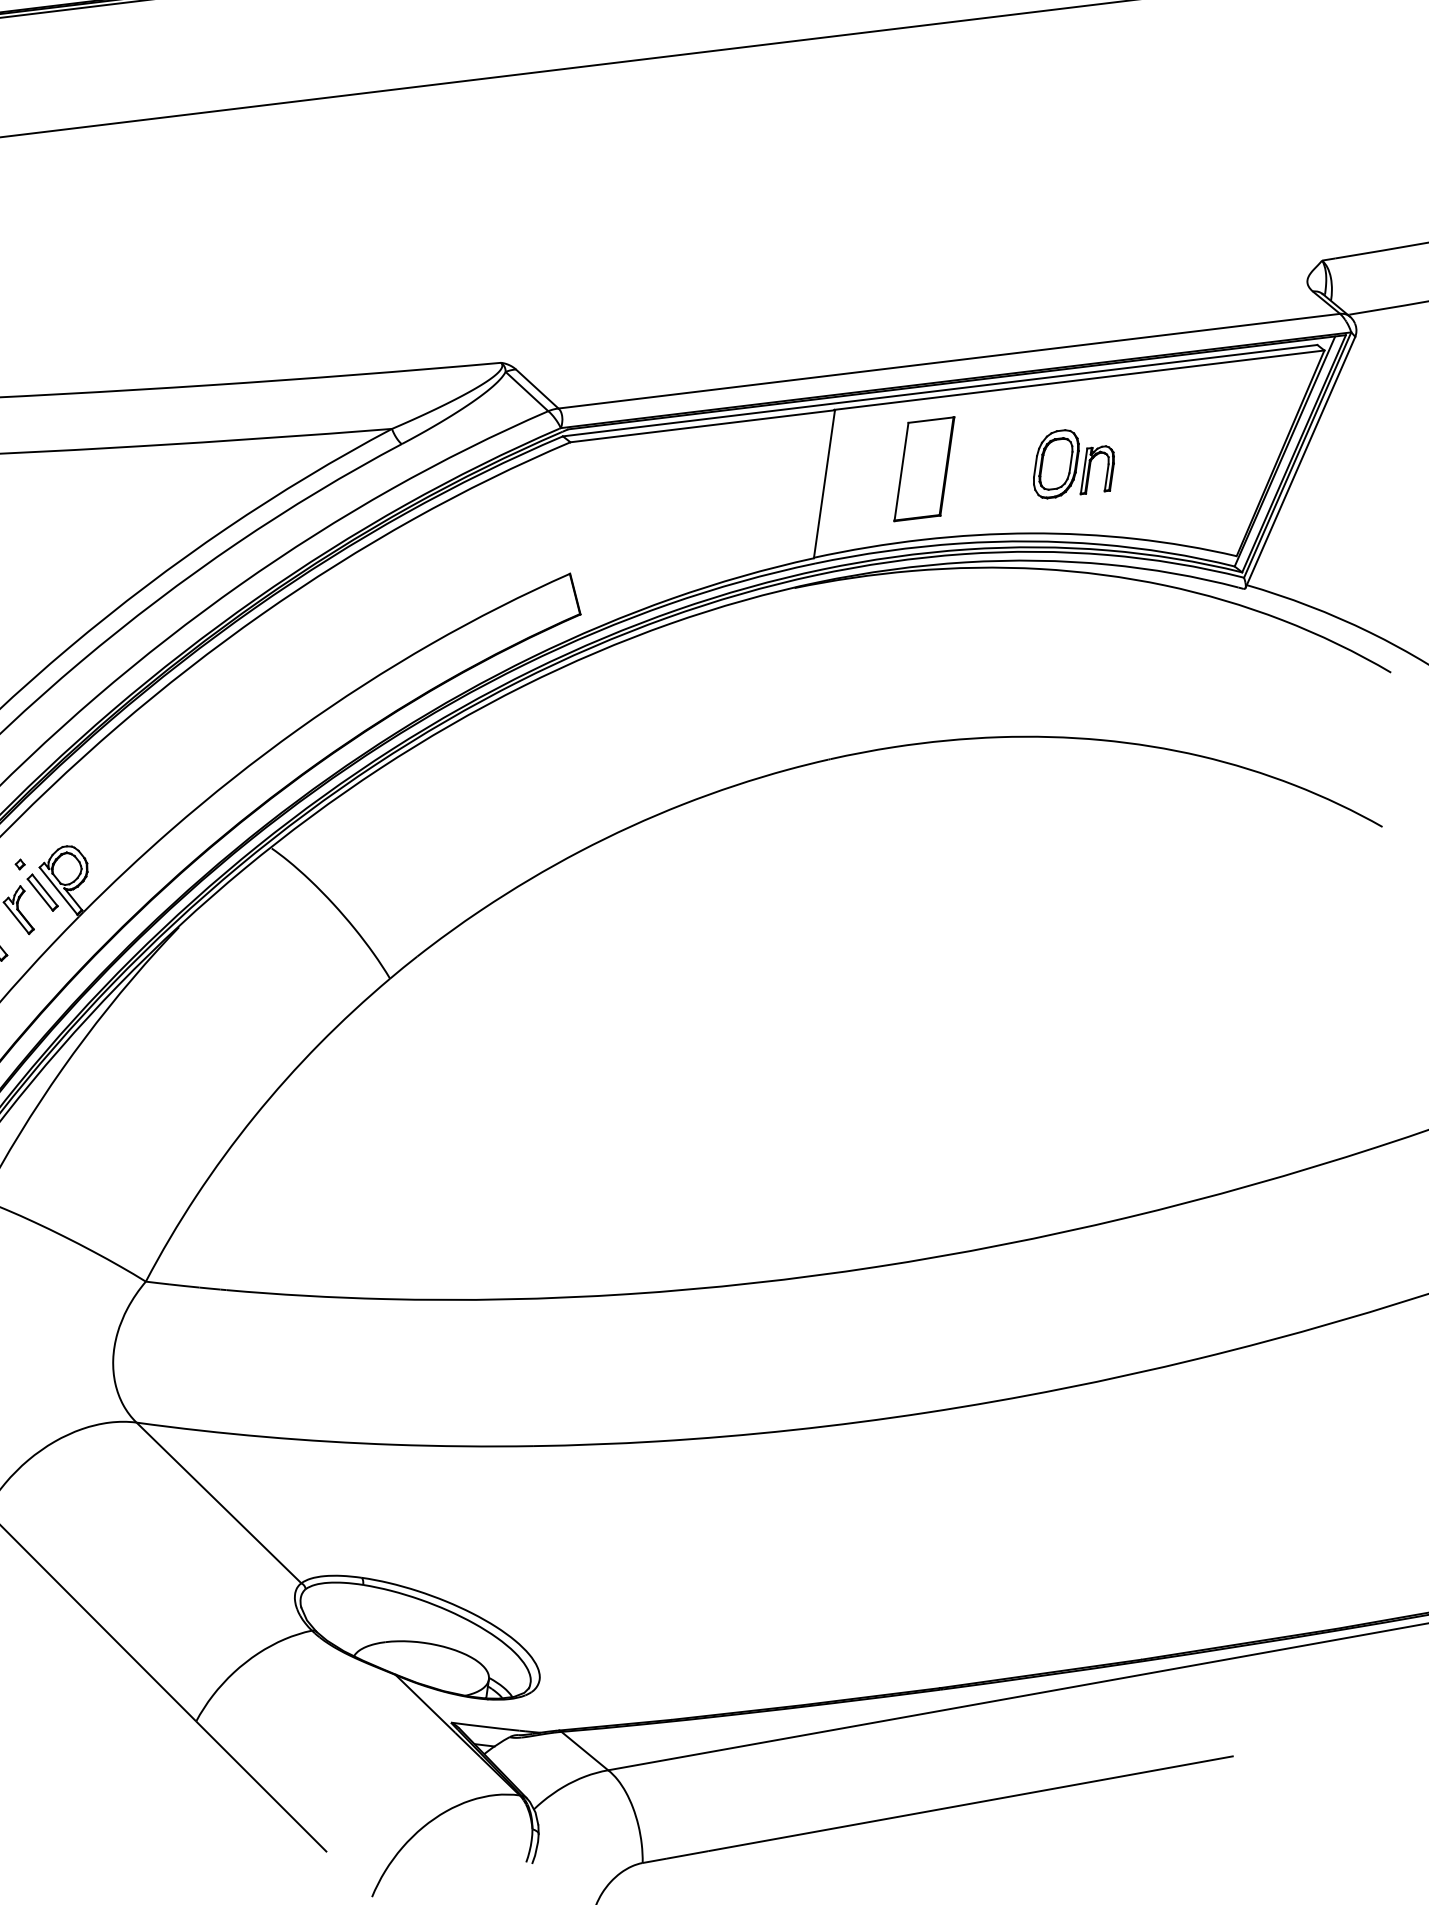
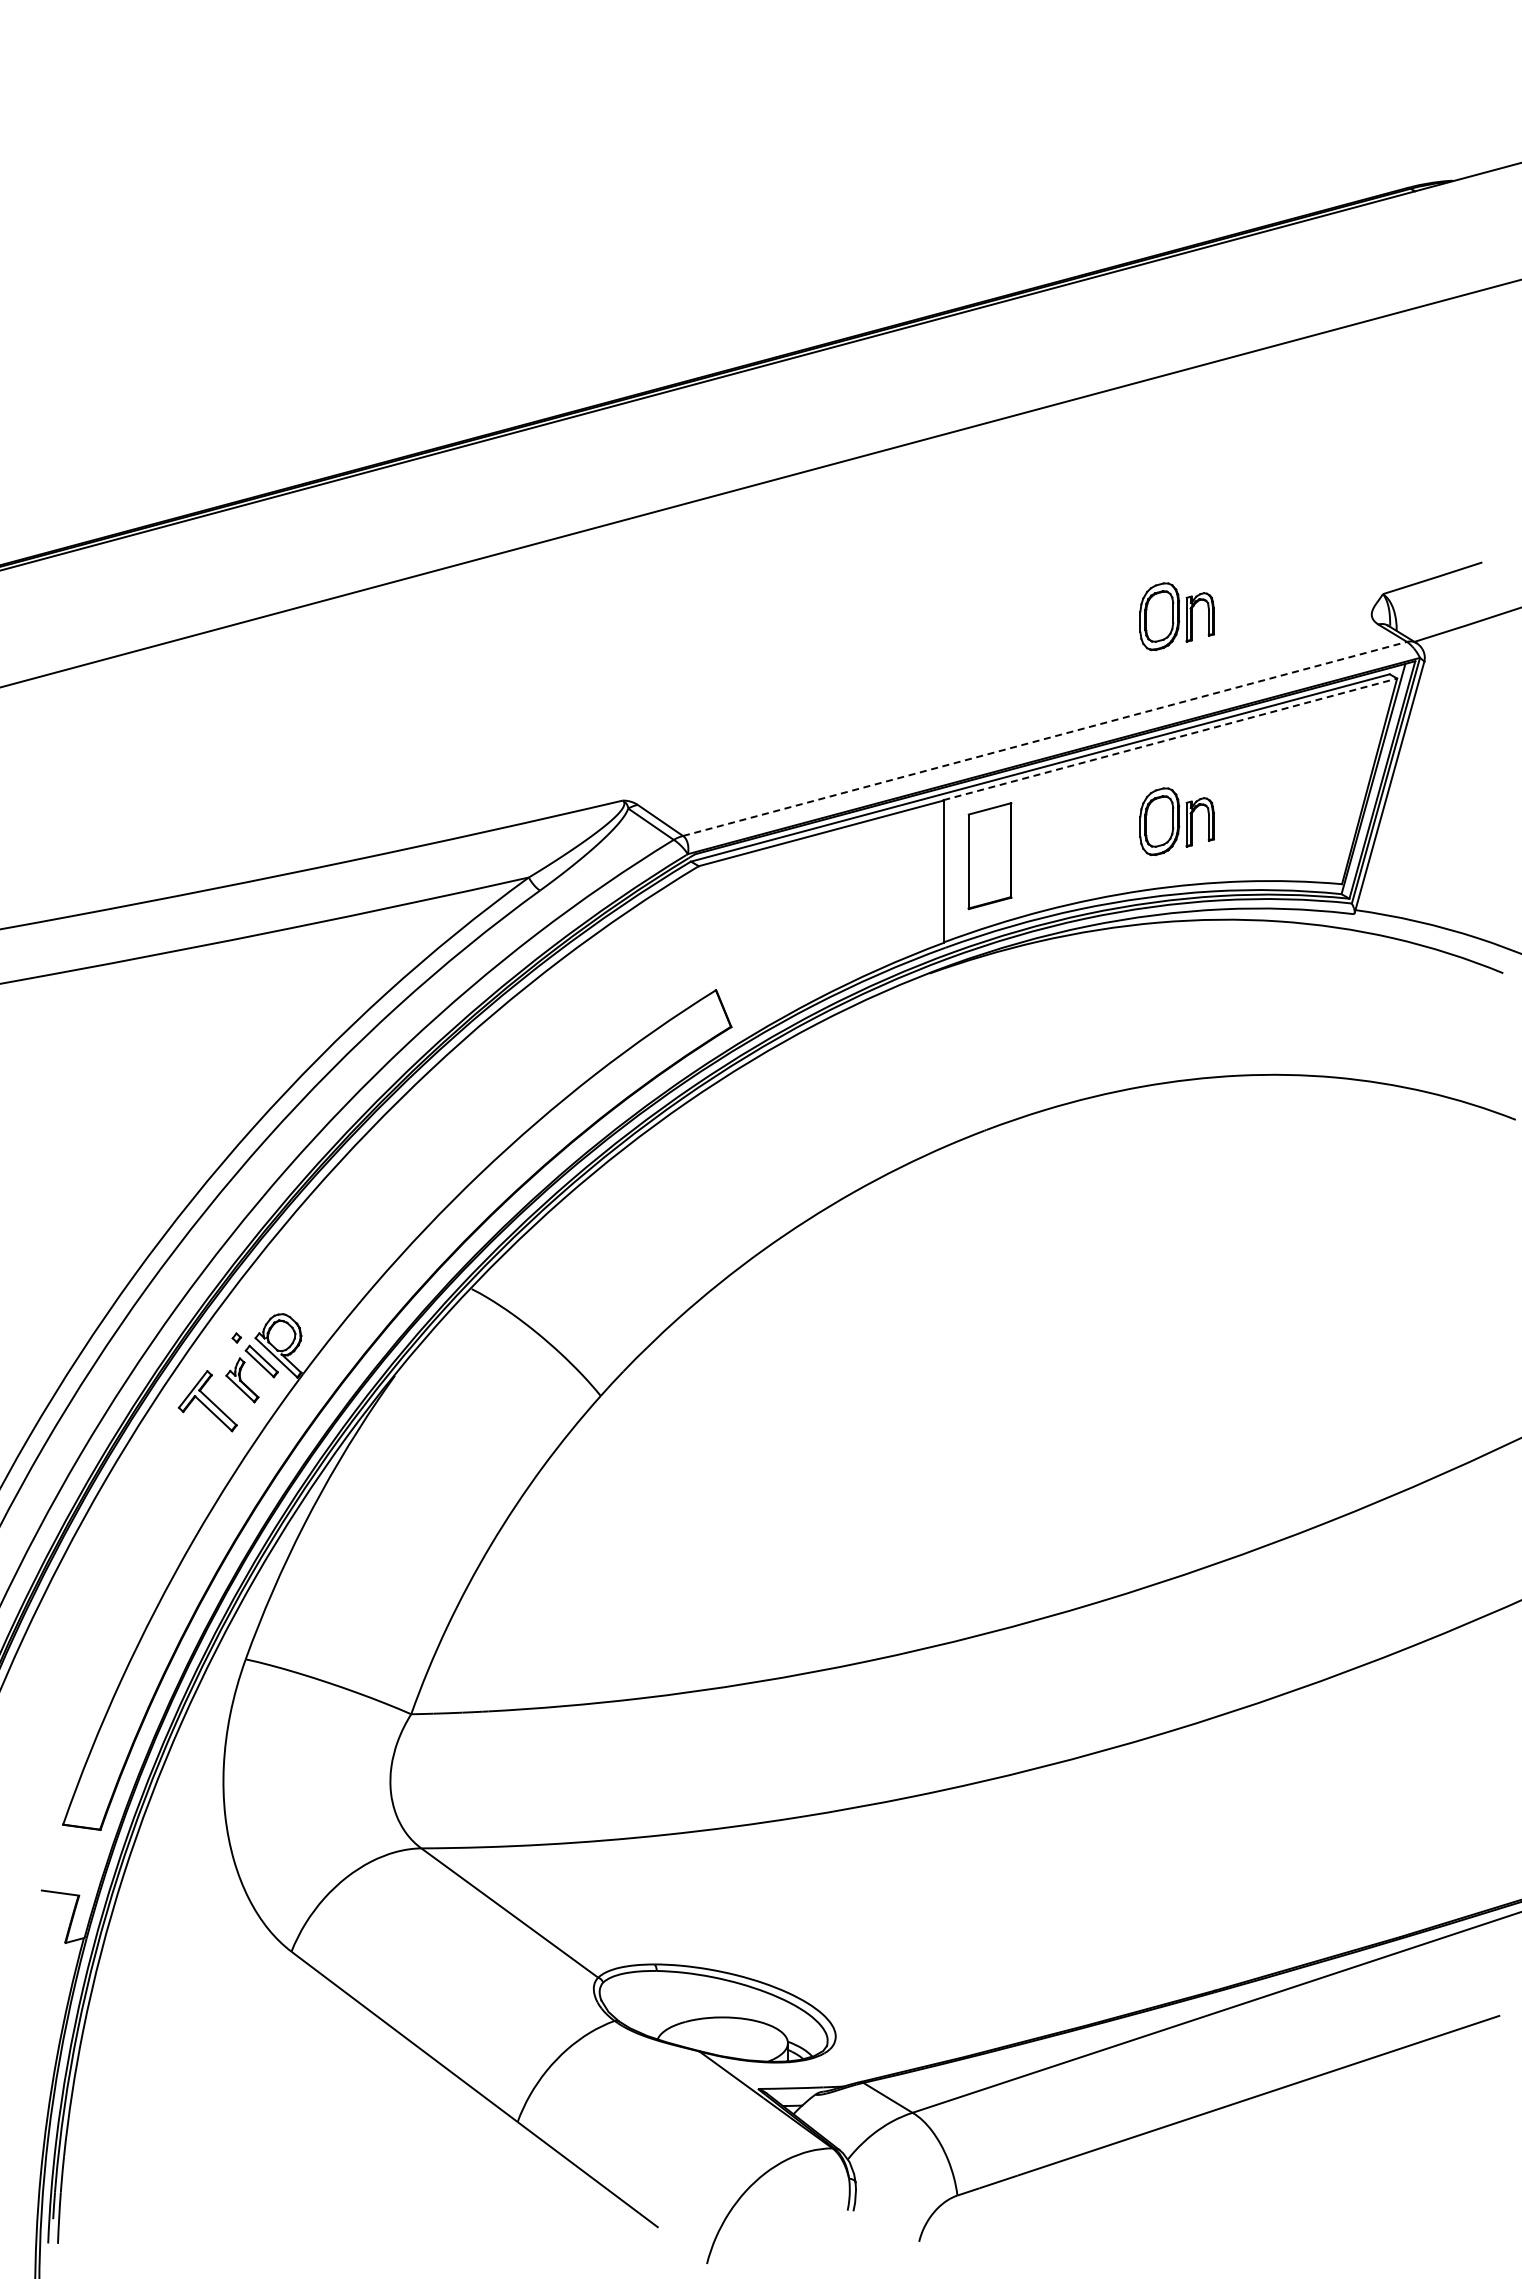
part: (1104, 253) -> (1176, 616), added
line: (949, 360) -> (1045, 738), solid -> dashed
line: (1079, 380) -> (1170, 739), solid -> dashed
part: (923, 469) -> (989, 856), moved

